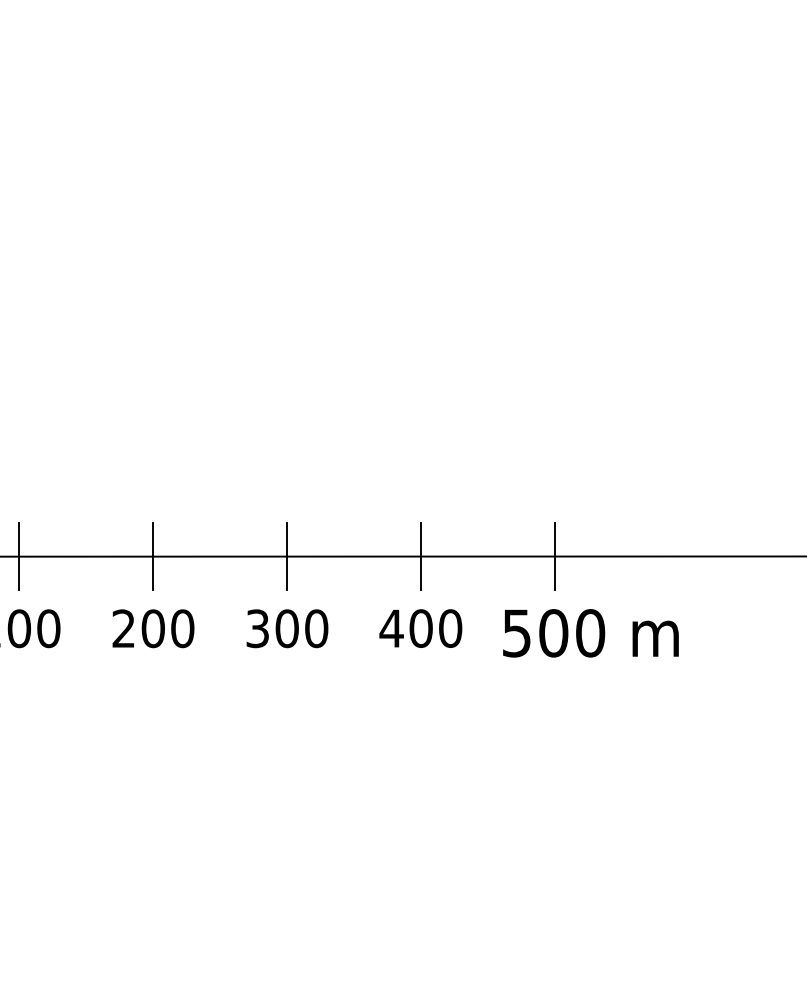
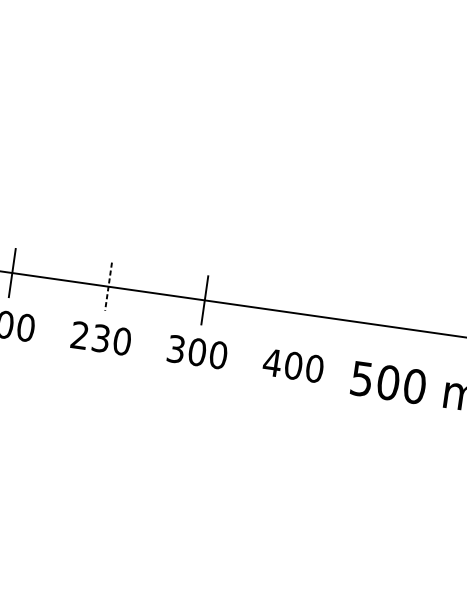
line: (421, 556) -> (301, 314), removed
line: (555, 556) -> (397, 327), removed
line: (153, 557) -> (108, 287), solid -> dashed
text: (152, 628) -> (100, 338), 200 -> 230

